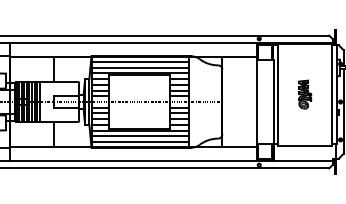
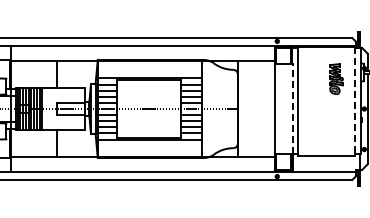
line: (139, 62) -> (149, 66), removed
line: (139, 67) -> (149, 72), removed
part: (305, 94) -> (336, 78), moved
line: (332, 94) -> (355, 101), solid -> dashed
line: (273, 101) -> (292, 108), solid -> dashed
line: (139, 136) -> (149, 145), removed
line: (139, 141) -> (149, 151), removed

